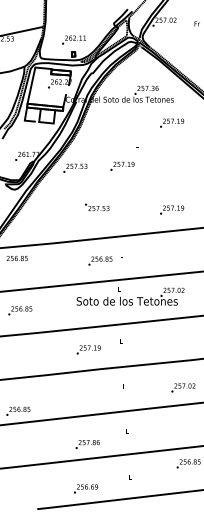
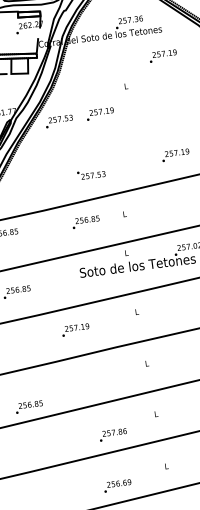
text: (122, 165) -> (100, 113), moved
text: (97, 207) -> (91, 174), moved
text: (100, 260) -> (86, 221), moved
text: (88, 349) -> (75, 329), moved

